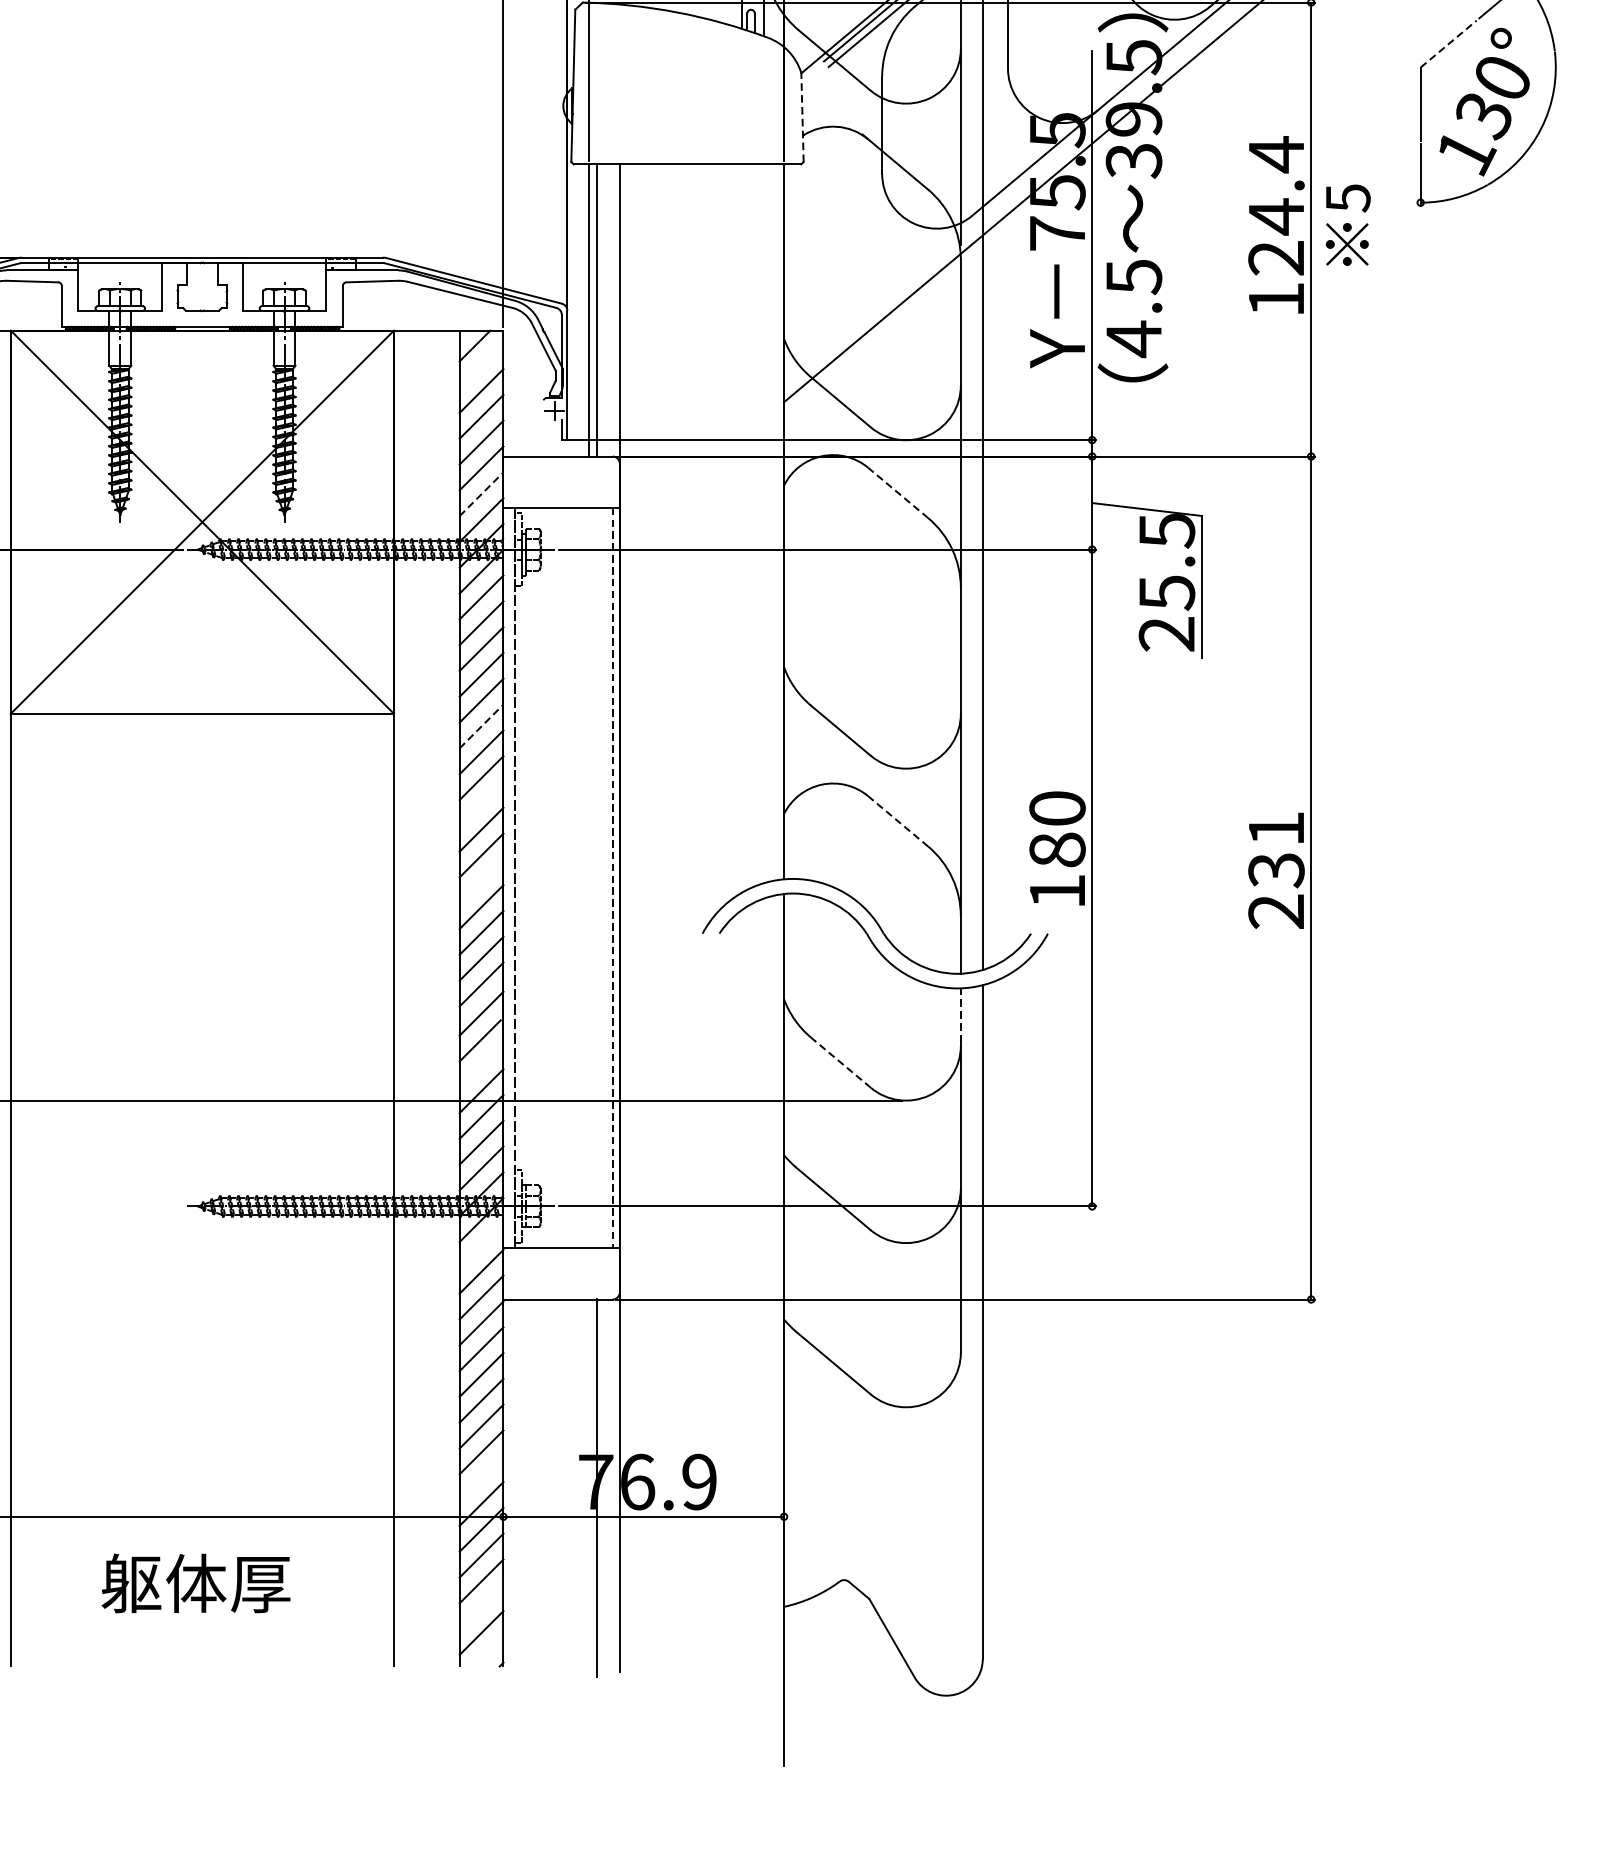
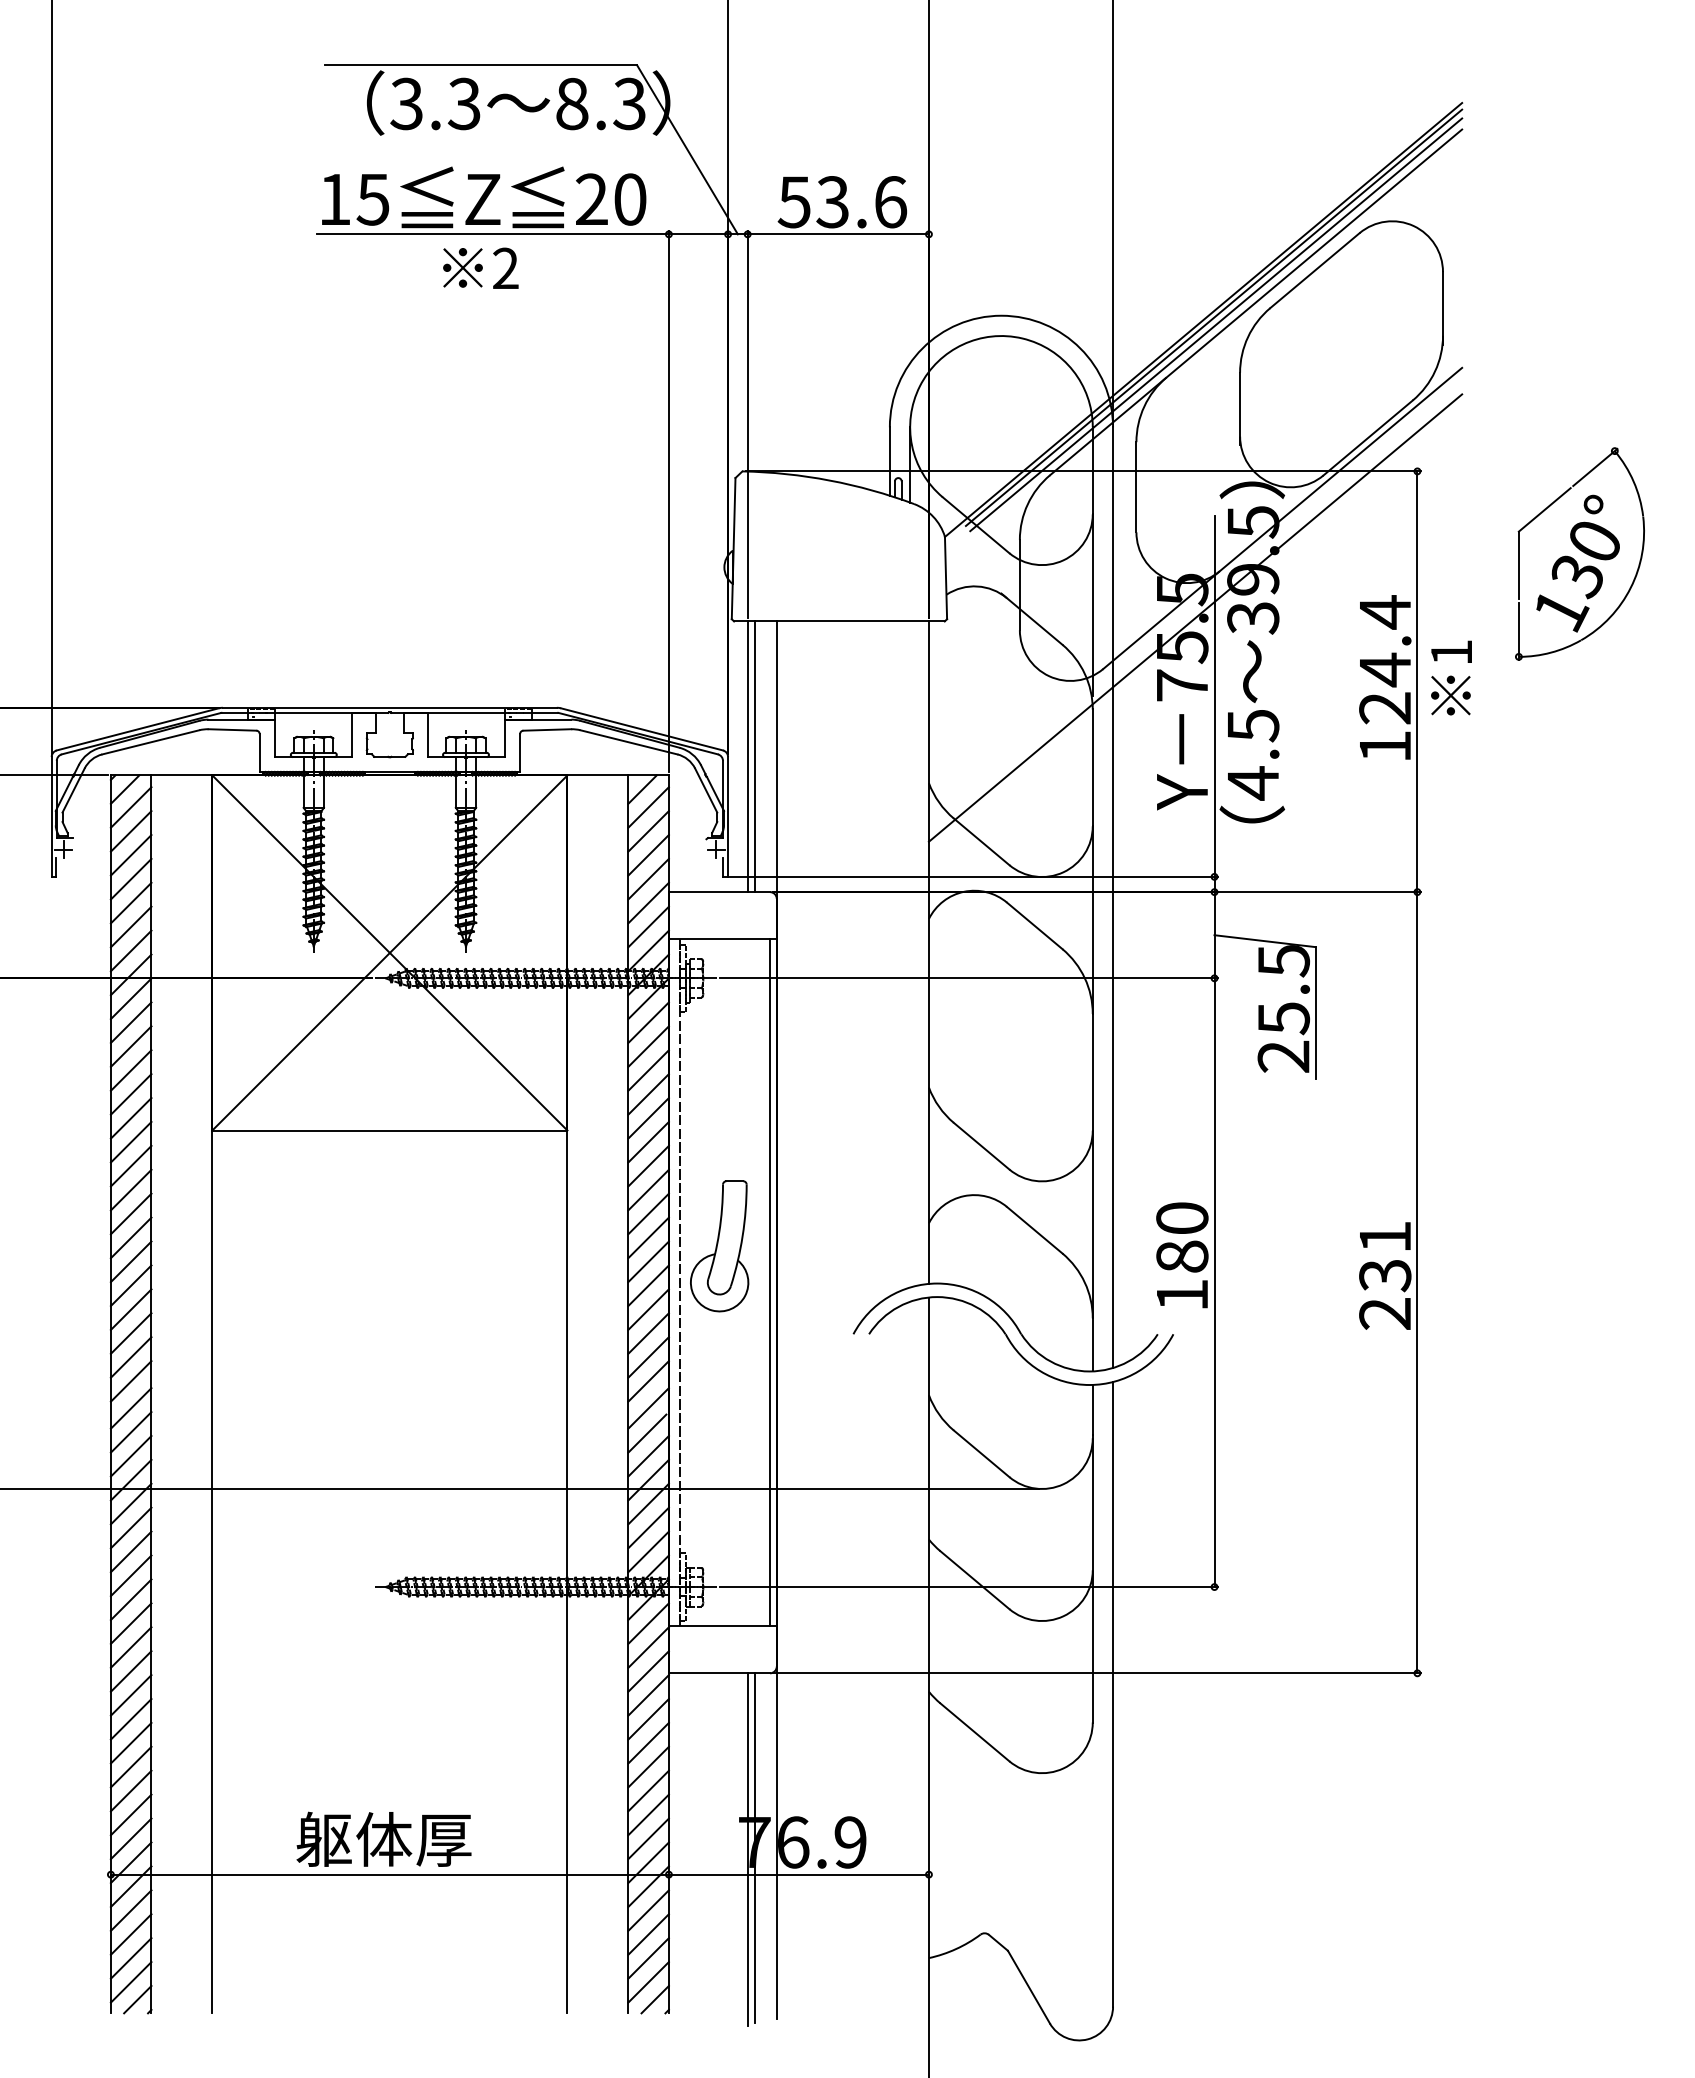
line: (1448, 43) -> (1544, 509), dashed -> solid
line: (803, 117) -> (946, 577), dashed -> solid
text: (1347, 199) -> (1451, 653), 5 -> 1
line: (481, 365) -> (648, 807), added
line: (897, 492) -> (1034, 925), dashed -> solid
line: (481, 494) -> (648, 927), dashed -> solid
line: (481, 726) -> (648, 1142), dashed -> solid
line: (481, 803) -> (648, 1213), added
line: (897, 820) -> (1034, 1229), dashed -> solid
part: (558, 838) -> (719, 1246), added
line: (613, 878) -> (770, 1283), dashed -> solid
line: (481, 881) -> (648, 1285), added
line: (960, 1014) -> (1092, 1409), dashed -> solid
line: (840, 1062) -> (981, 1453), dashed -> solid
line: (481, 1065) -> (648, 1456), added
line: (481, 1245) -> (648, 1623), added
line: (481, 1477) -> (648, 1838), added
line: (588, 1489) -> (747, 1849), added
text: (195, 1582) -> (383, 1838), moved
line: (481, 1607) -> (648, 1958), added
line: (487, 1651) -> (654, 1999), added

